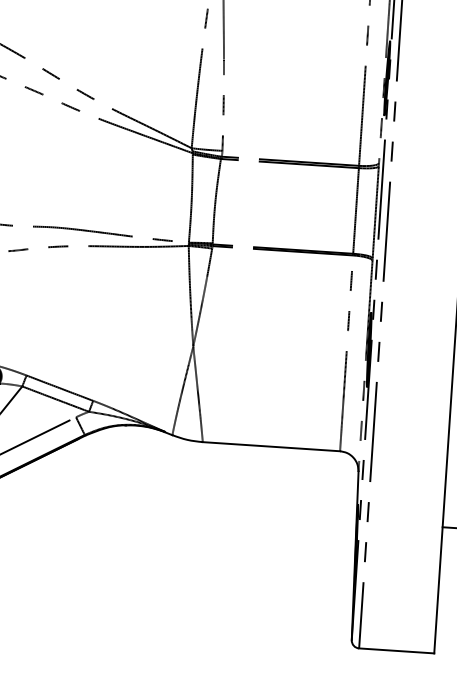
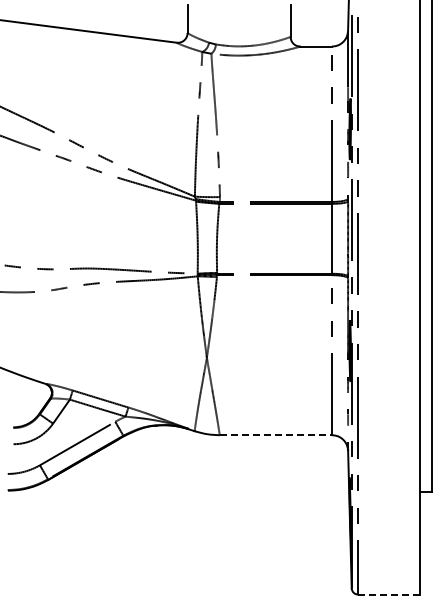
line: (272, 447) -> (276, 435), solid -> dashed
line: (396, 650) -> (388, 594), solid -> dashed

